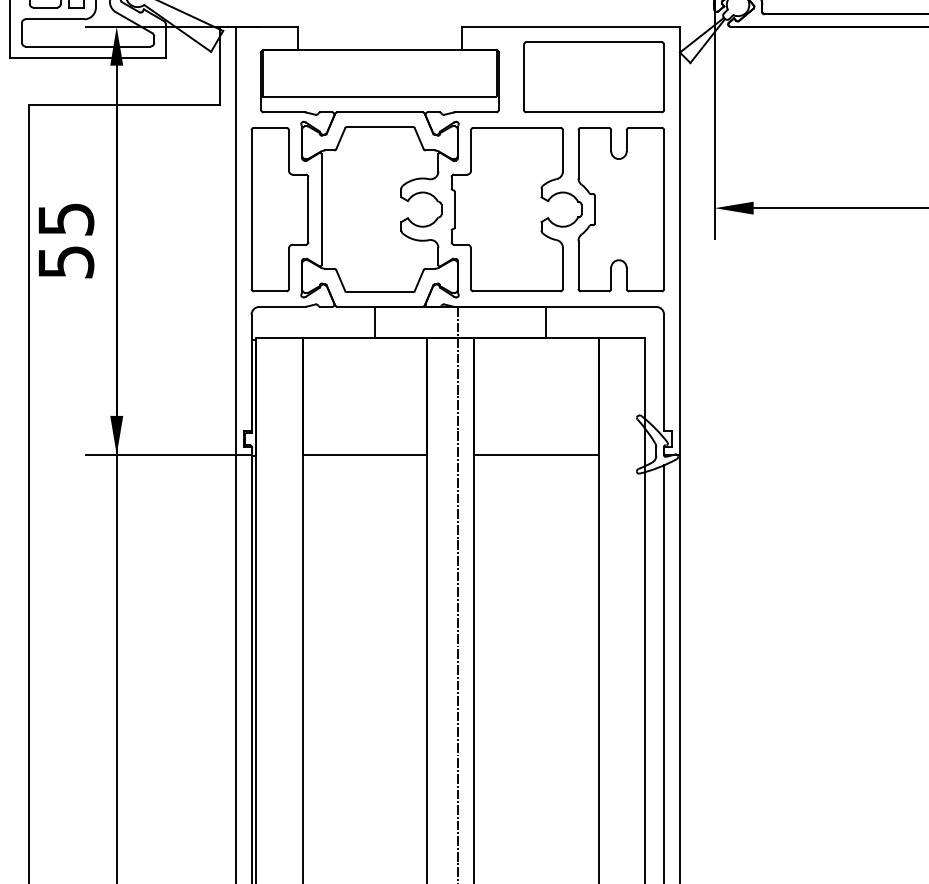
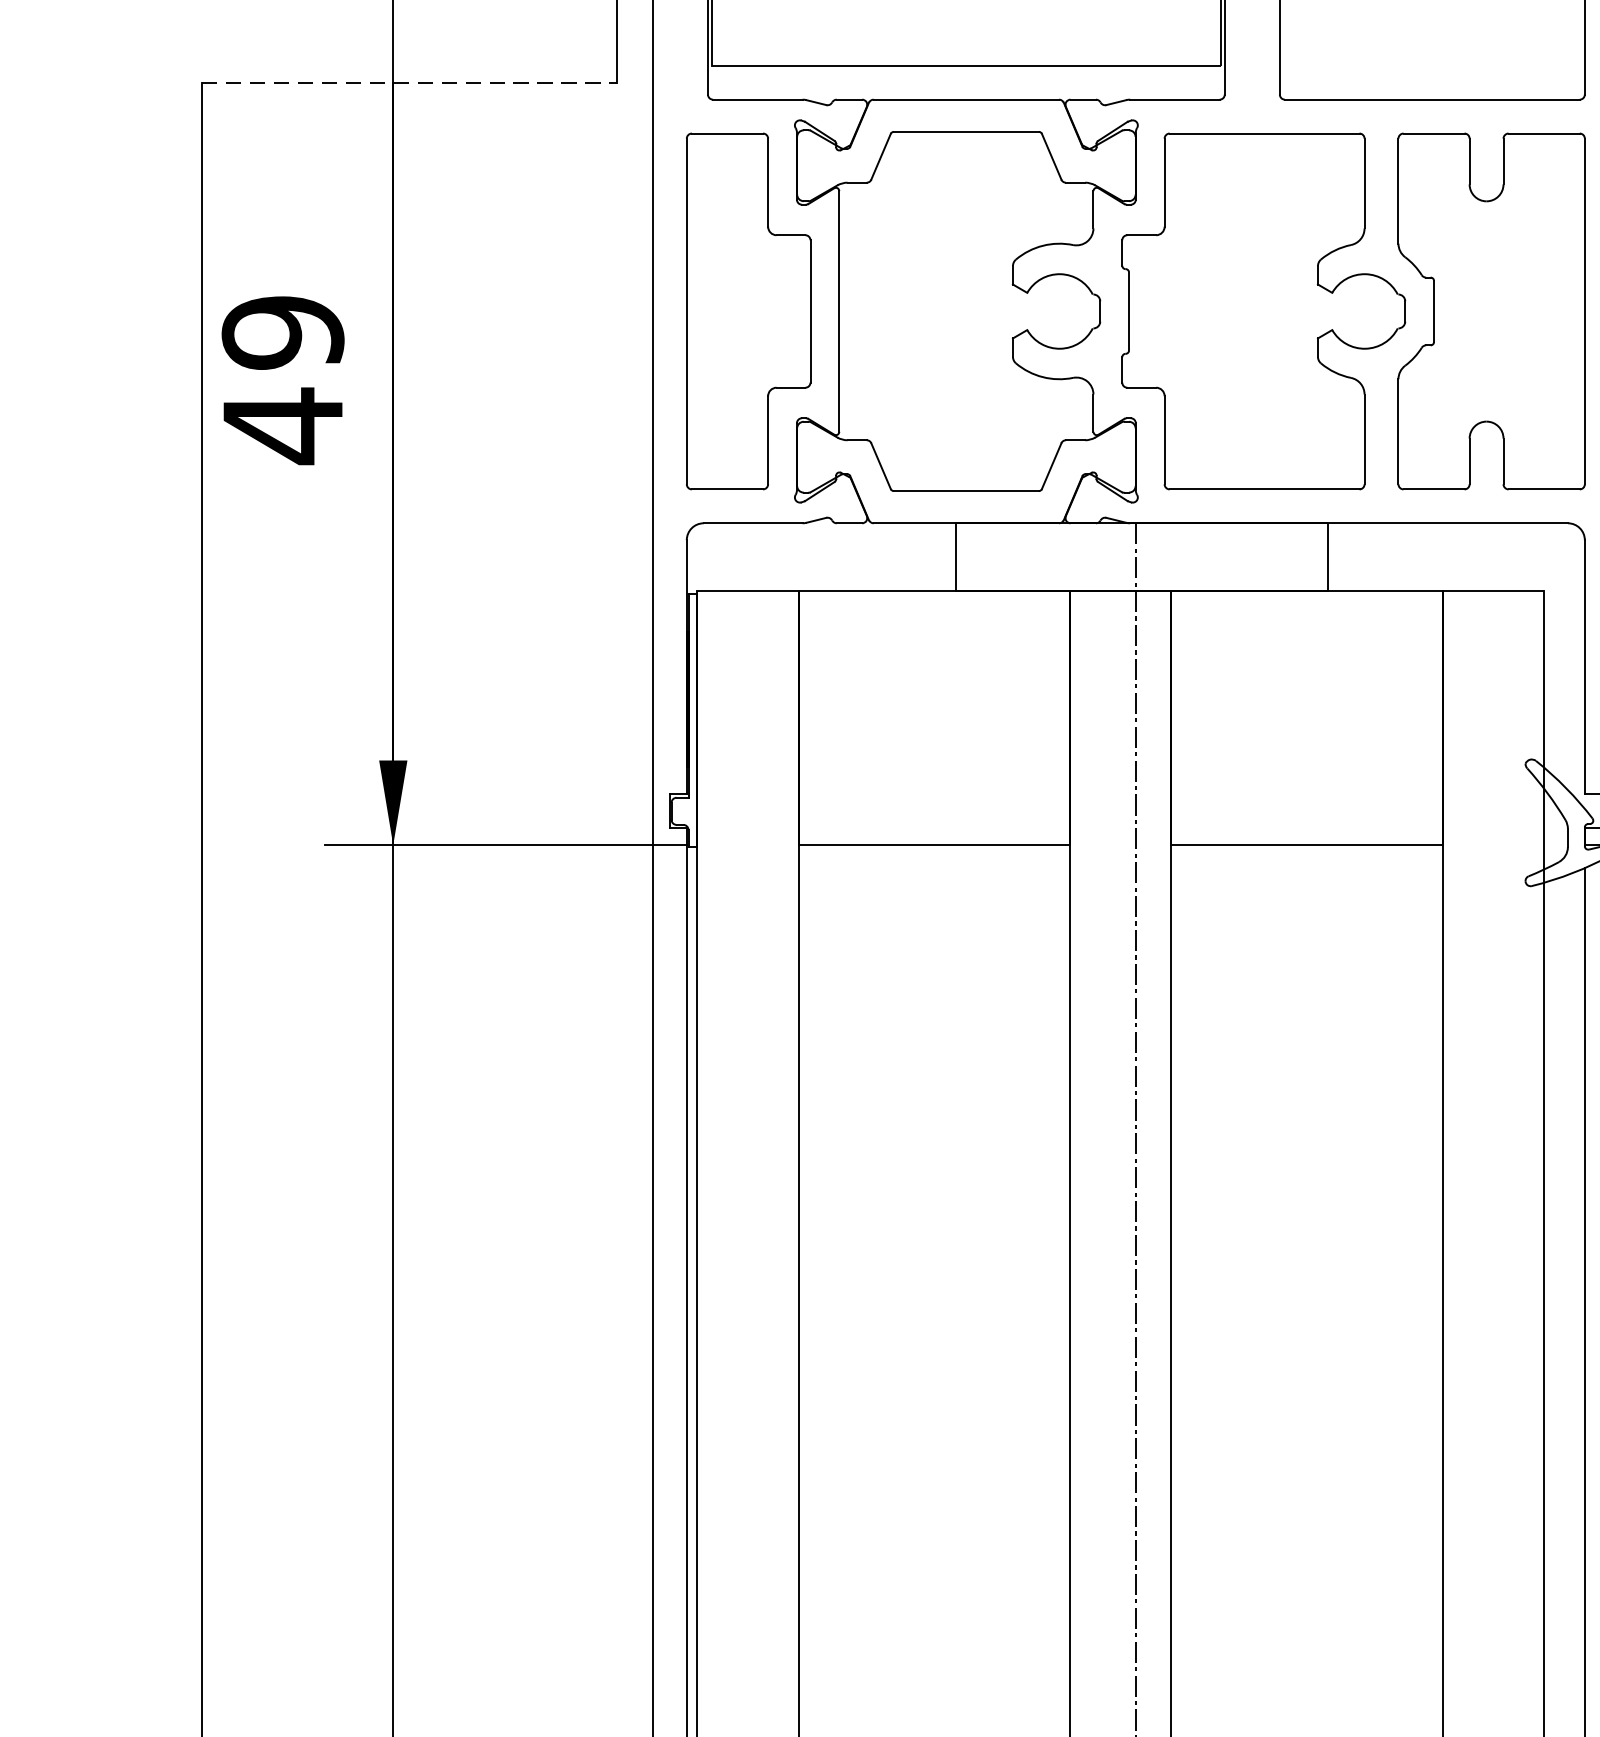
line: (124, 104) -> (410, 82), solid -> dashed
text: (66, 241) -> (283, 380), 55 -> 49

